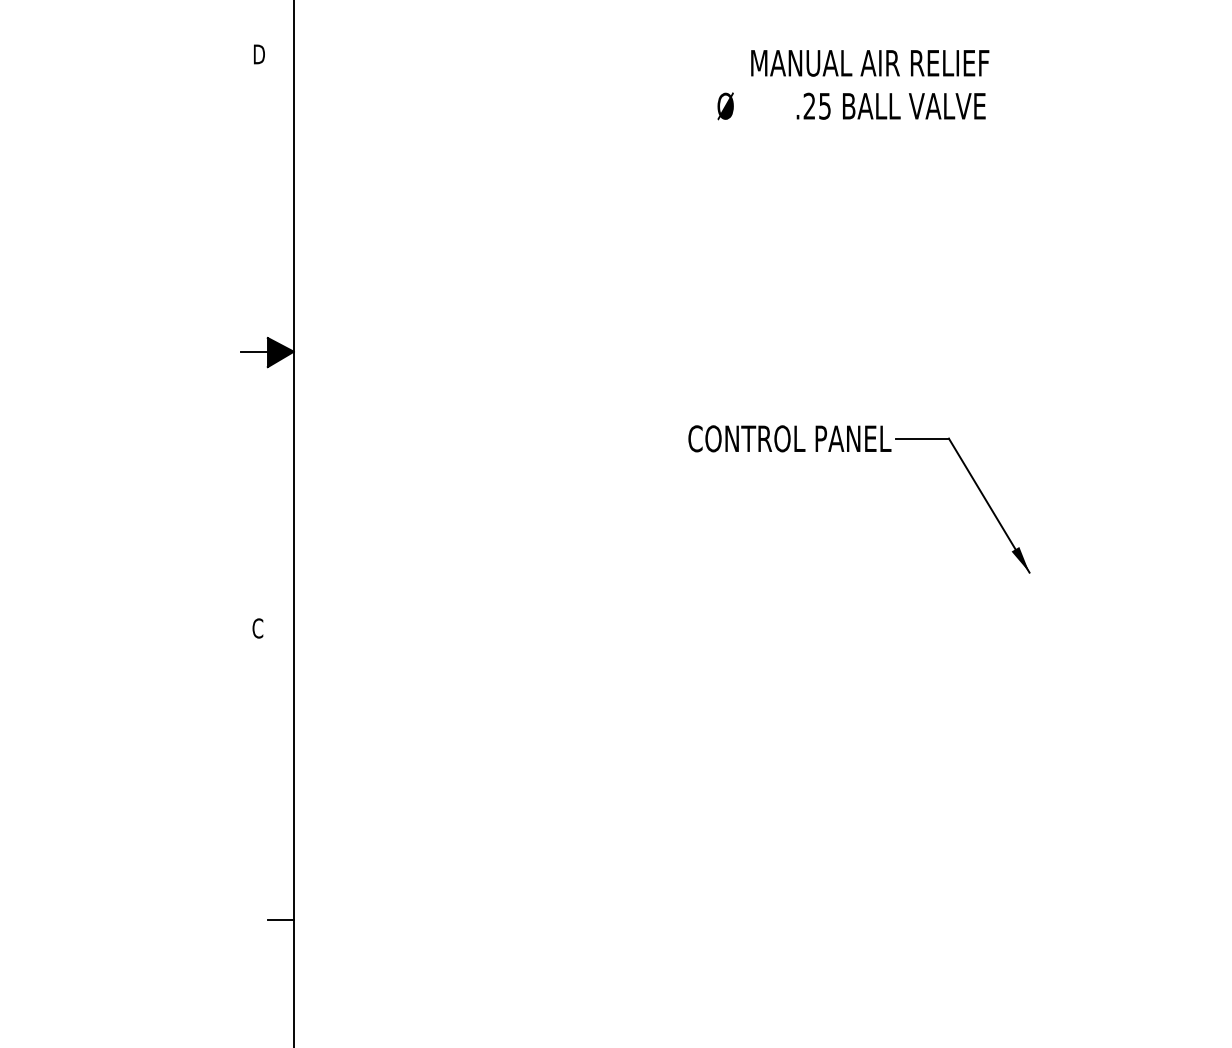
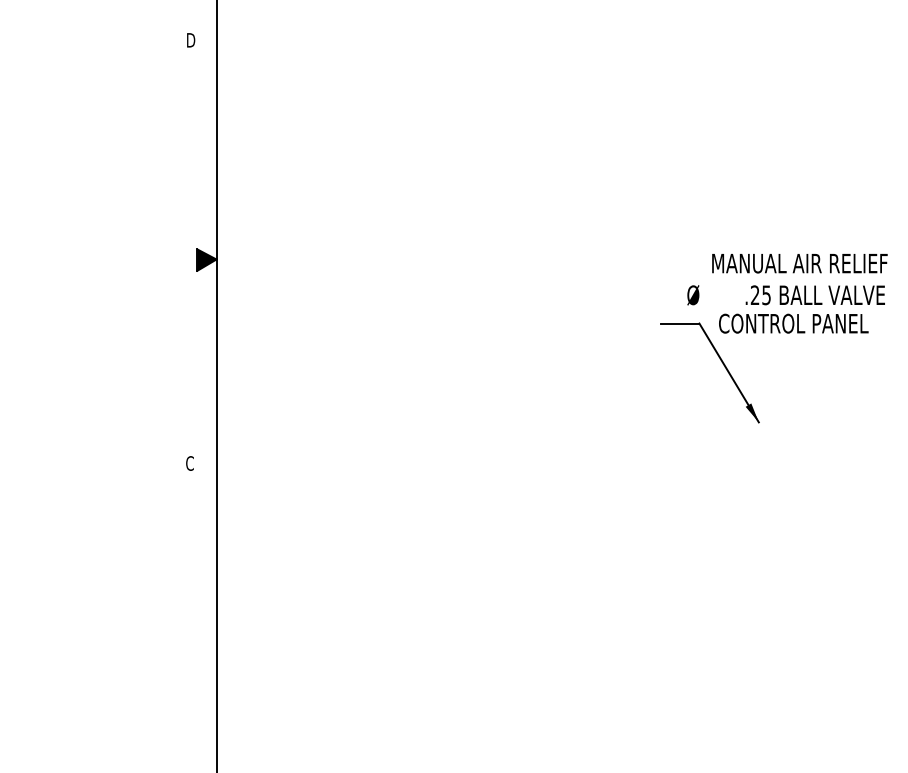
text: (853, 85) -> (787, 279), moved
line: (254, 351) -> (187, 259), removed
text: (789, 438) -> (793, 323), moved
line: (280, 920) -> (206, 678), removed

